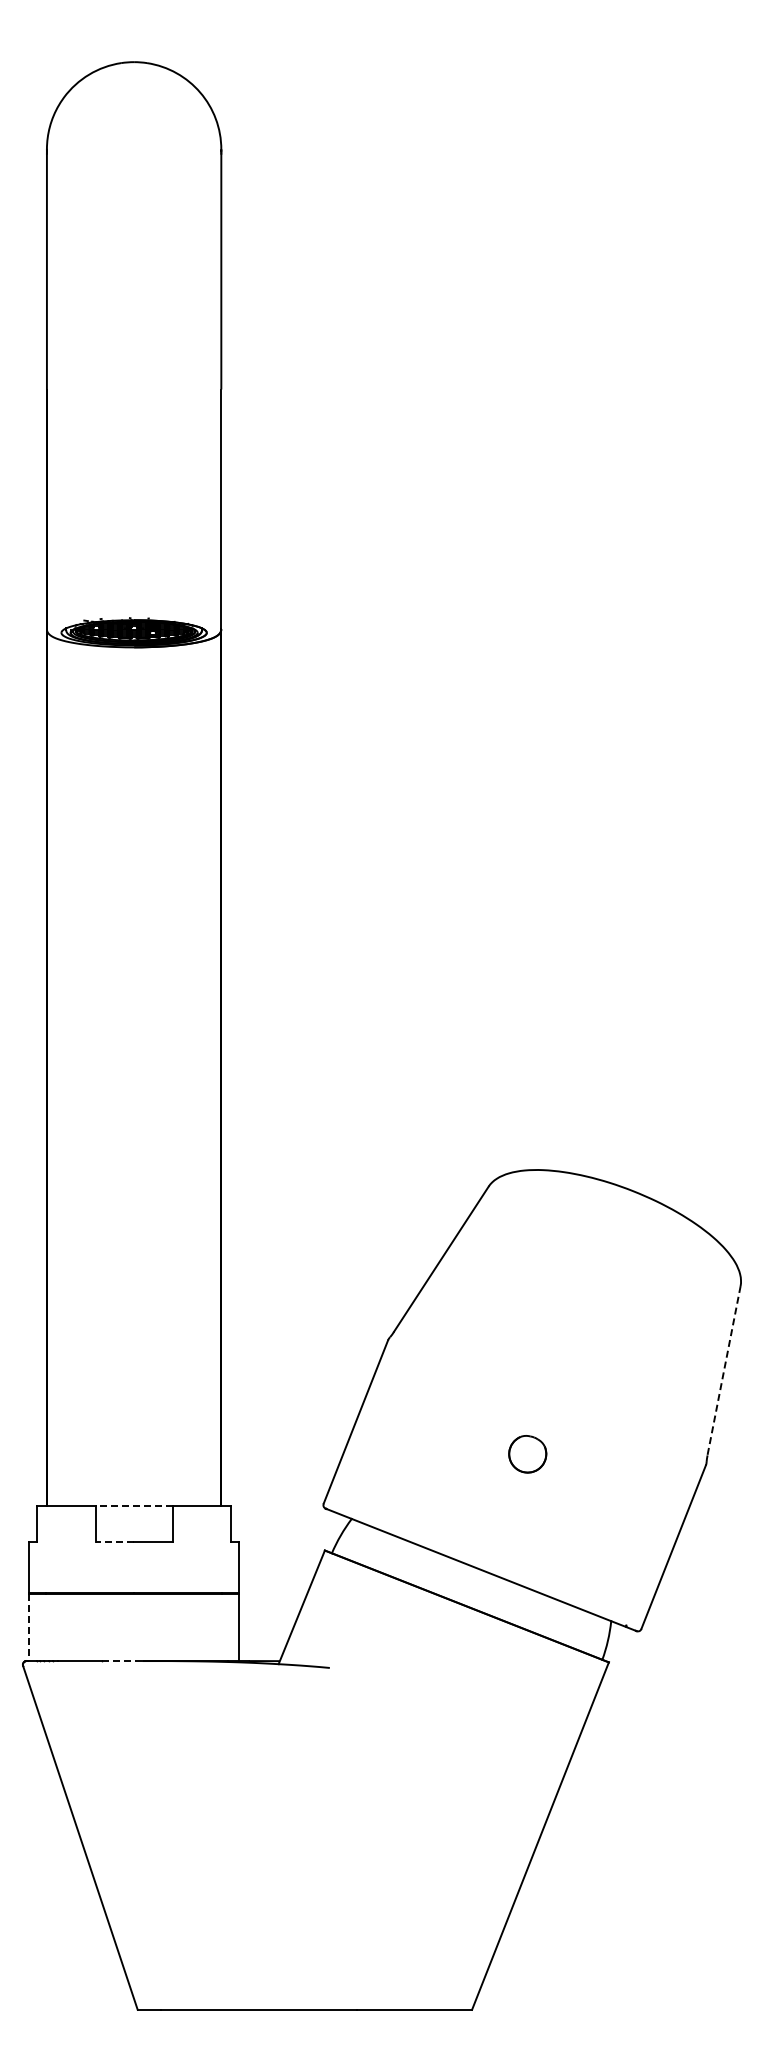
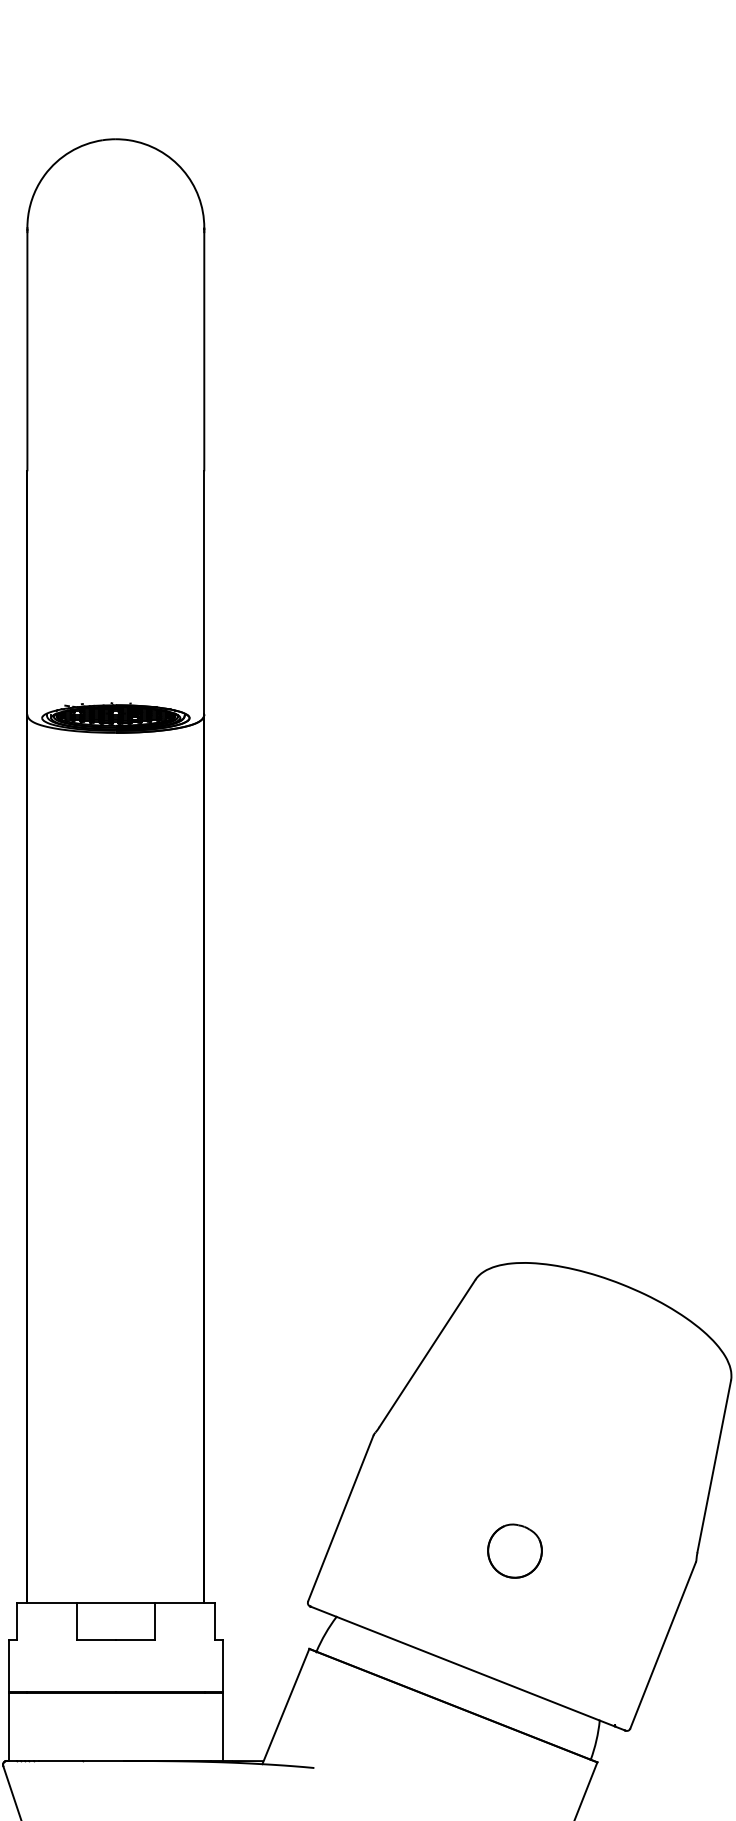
line: (723, 1371) -> (713, 1467), dashed -> solid
part: (527, 1454) -> (514, 1551), size x1.43
line: (133, 1505) -> (115, 1603), dashed -> solid
line: (114, 1541) -> (95, 1639), dashed -> solid
line: (28, 1628) -> (8, 1727), dashed -> solid
line: (122, 1661) -> (104, 1761), dashed -> solid

